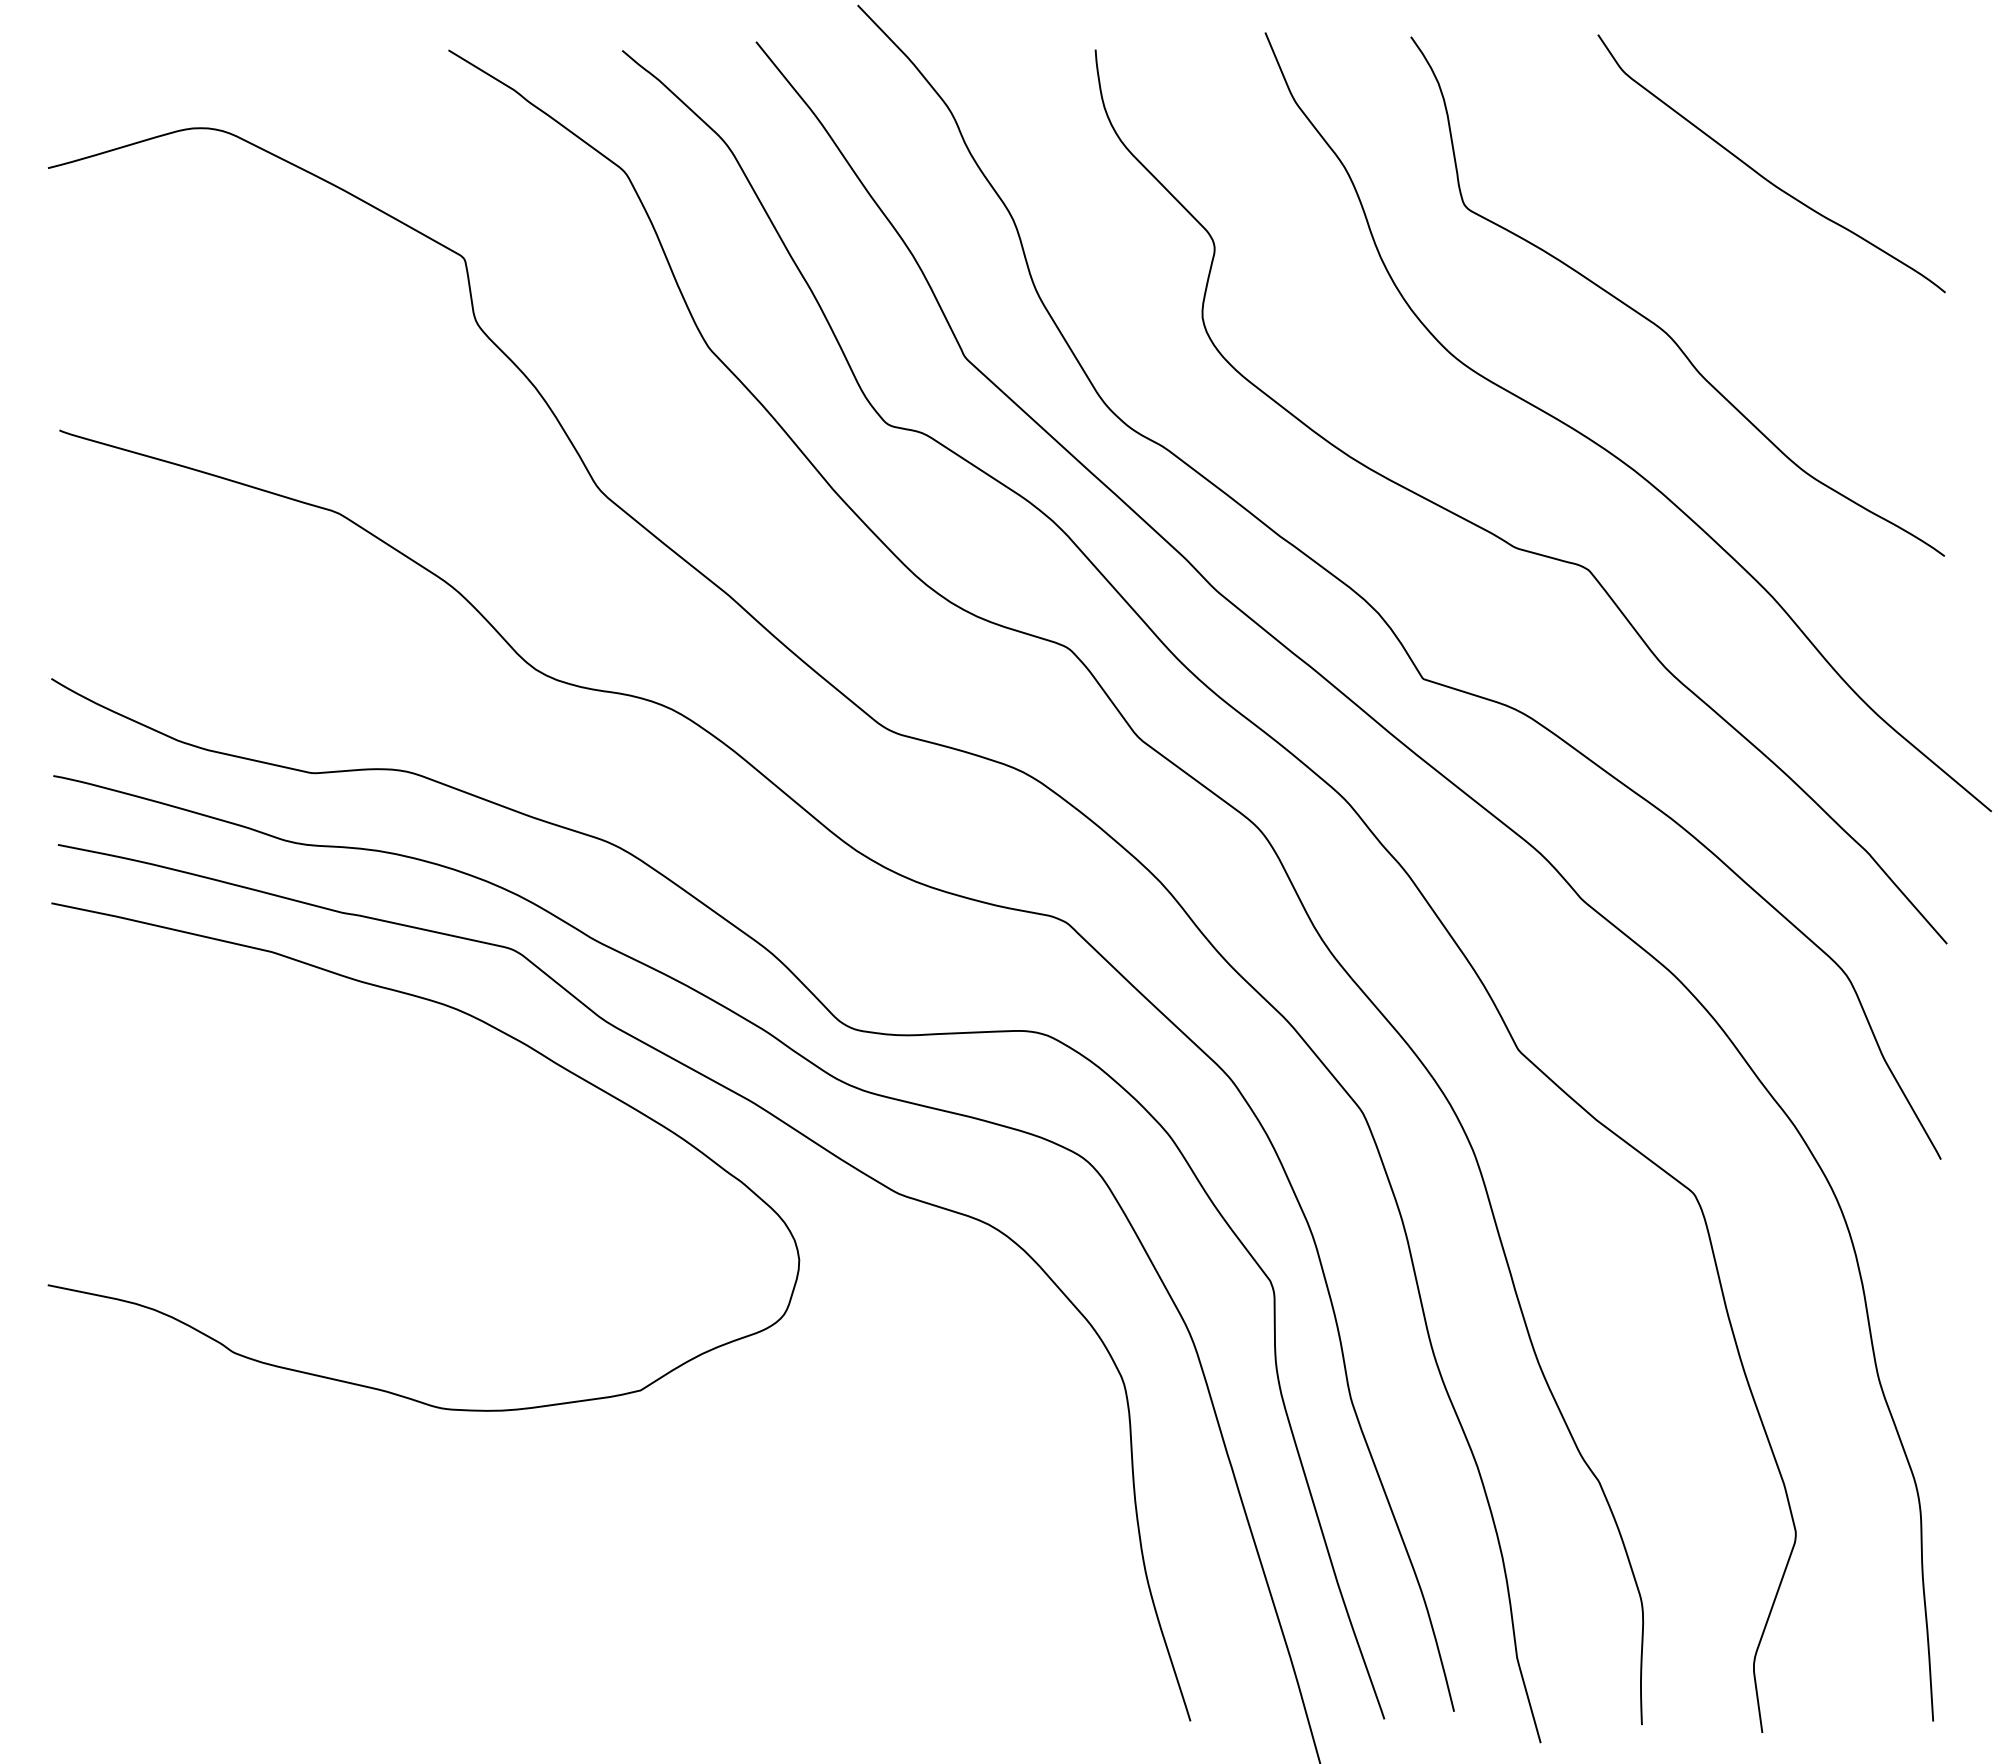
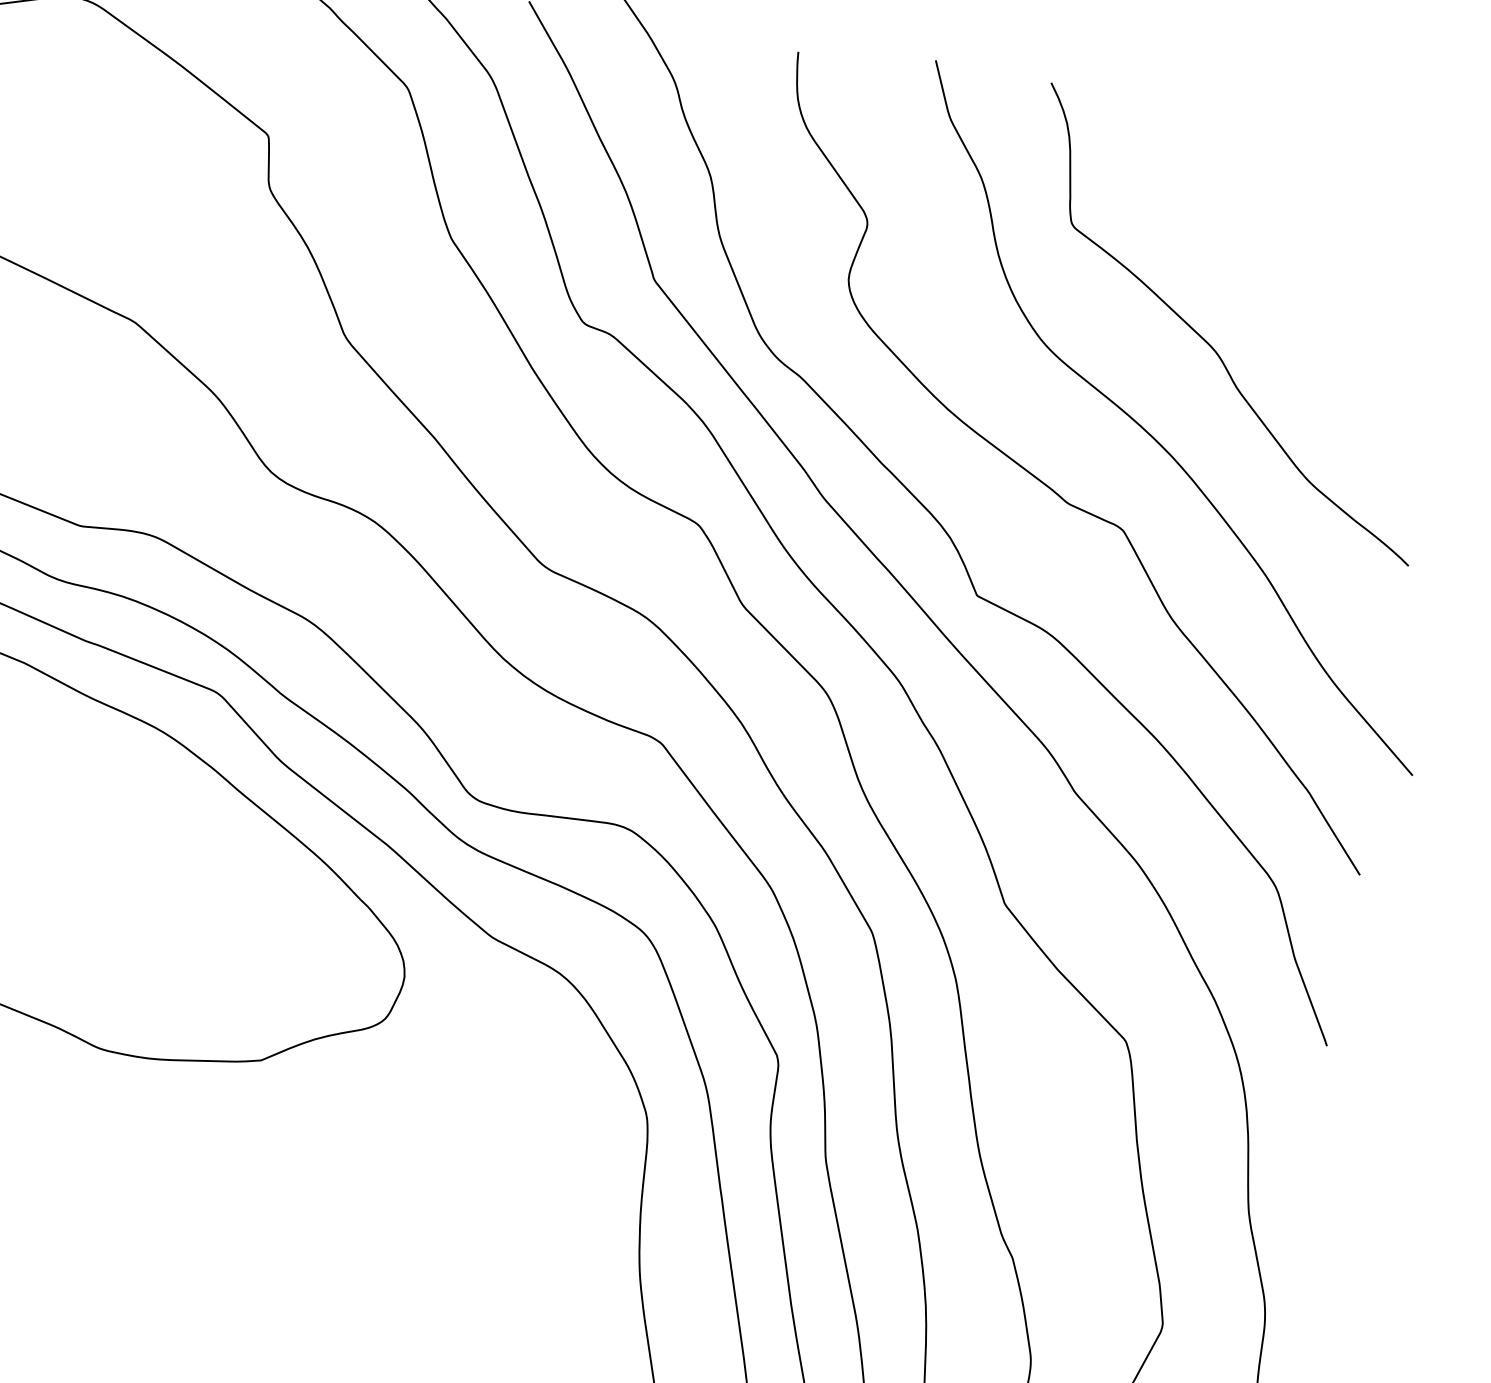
curve: (1761, 174) -> (1312, 238), removed

